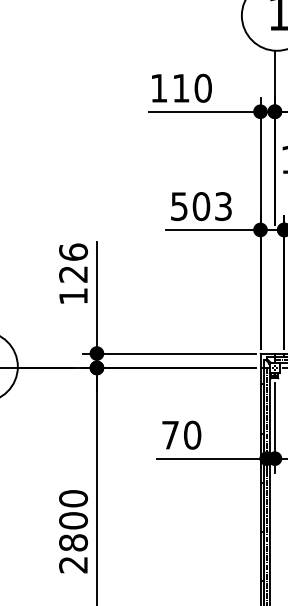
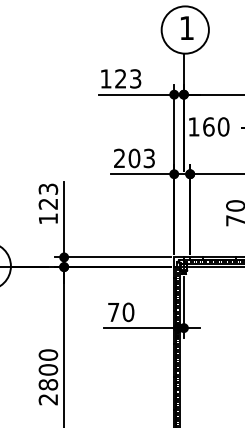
text: (192, 87) -> (128, 78), 110 -> 123
text: (179, 206) -> (119, 158), 503 -> 203
text: (73, 251) -> (48, 188), 126 -> 123

